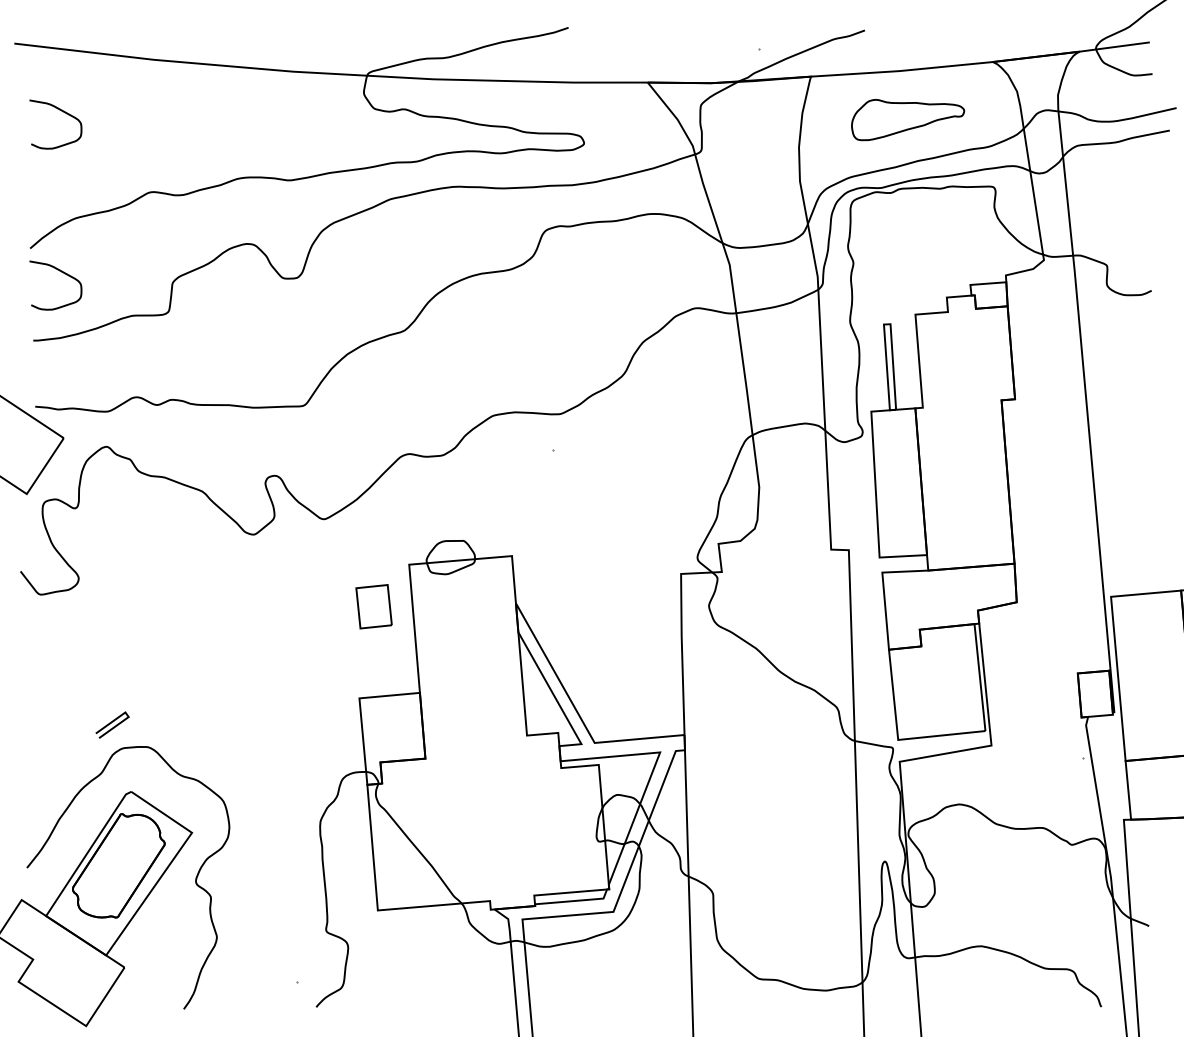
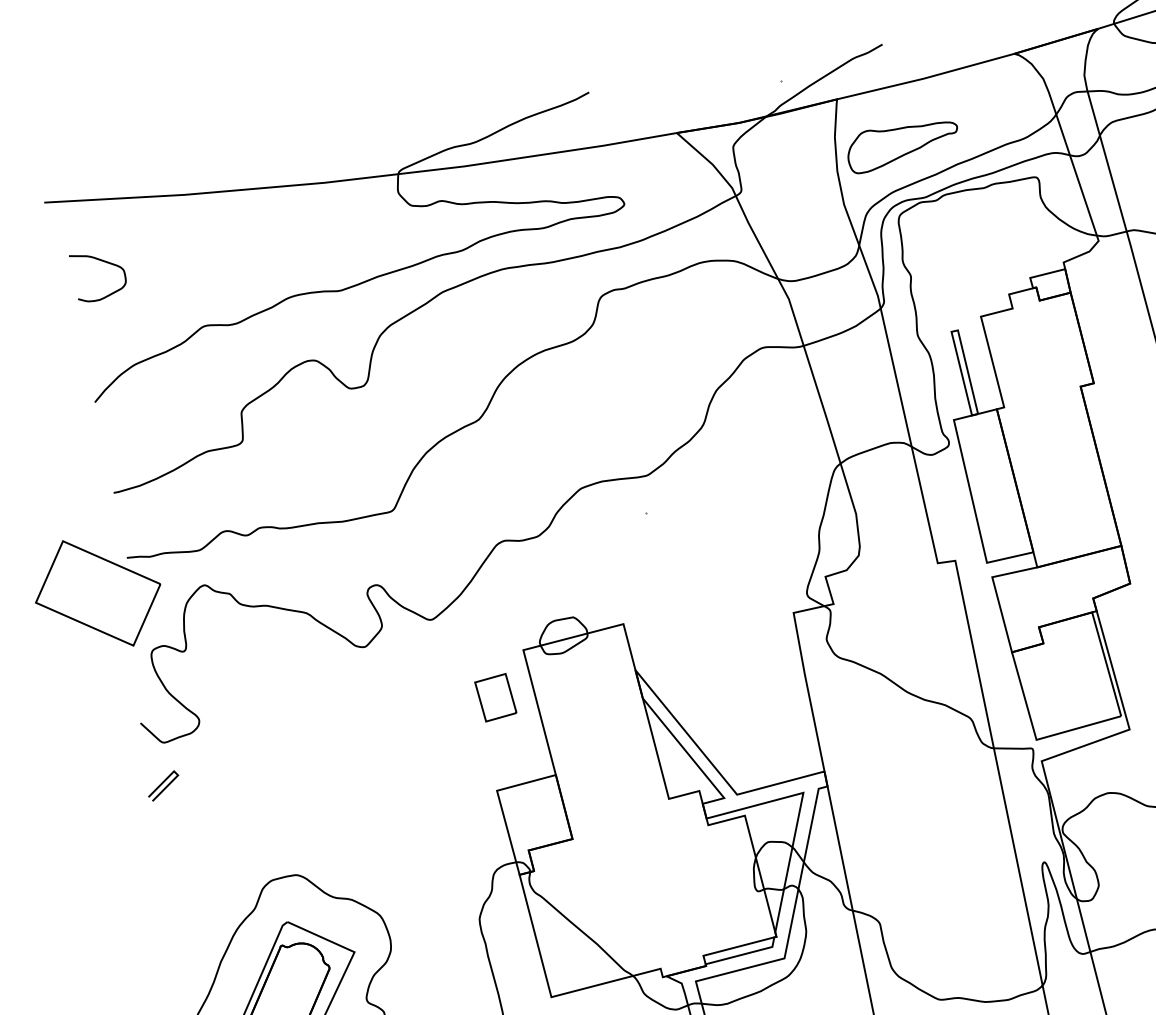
part: (908, 120) -> (903, 145), moved
curve: (64, 274) -> (133, 422), removed
line: (111, 723) -> (162, 784), moved

